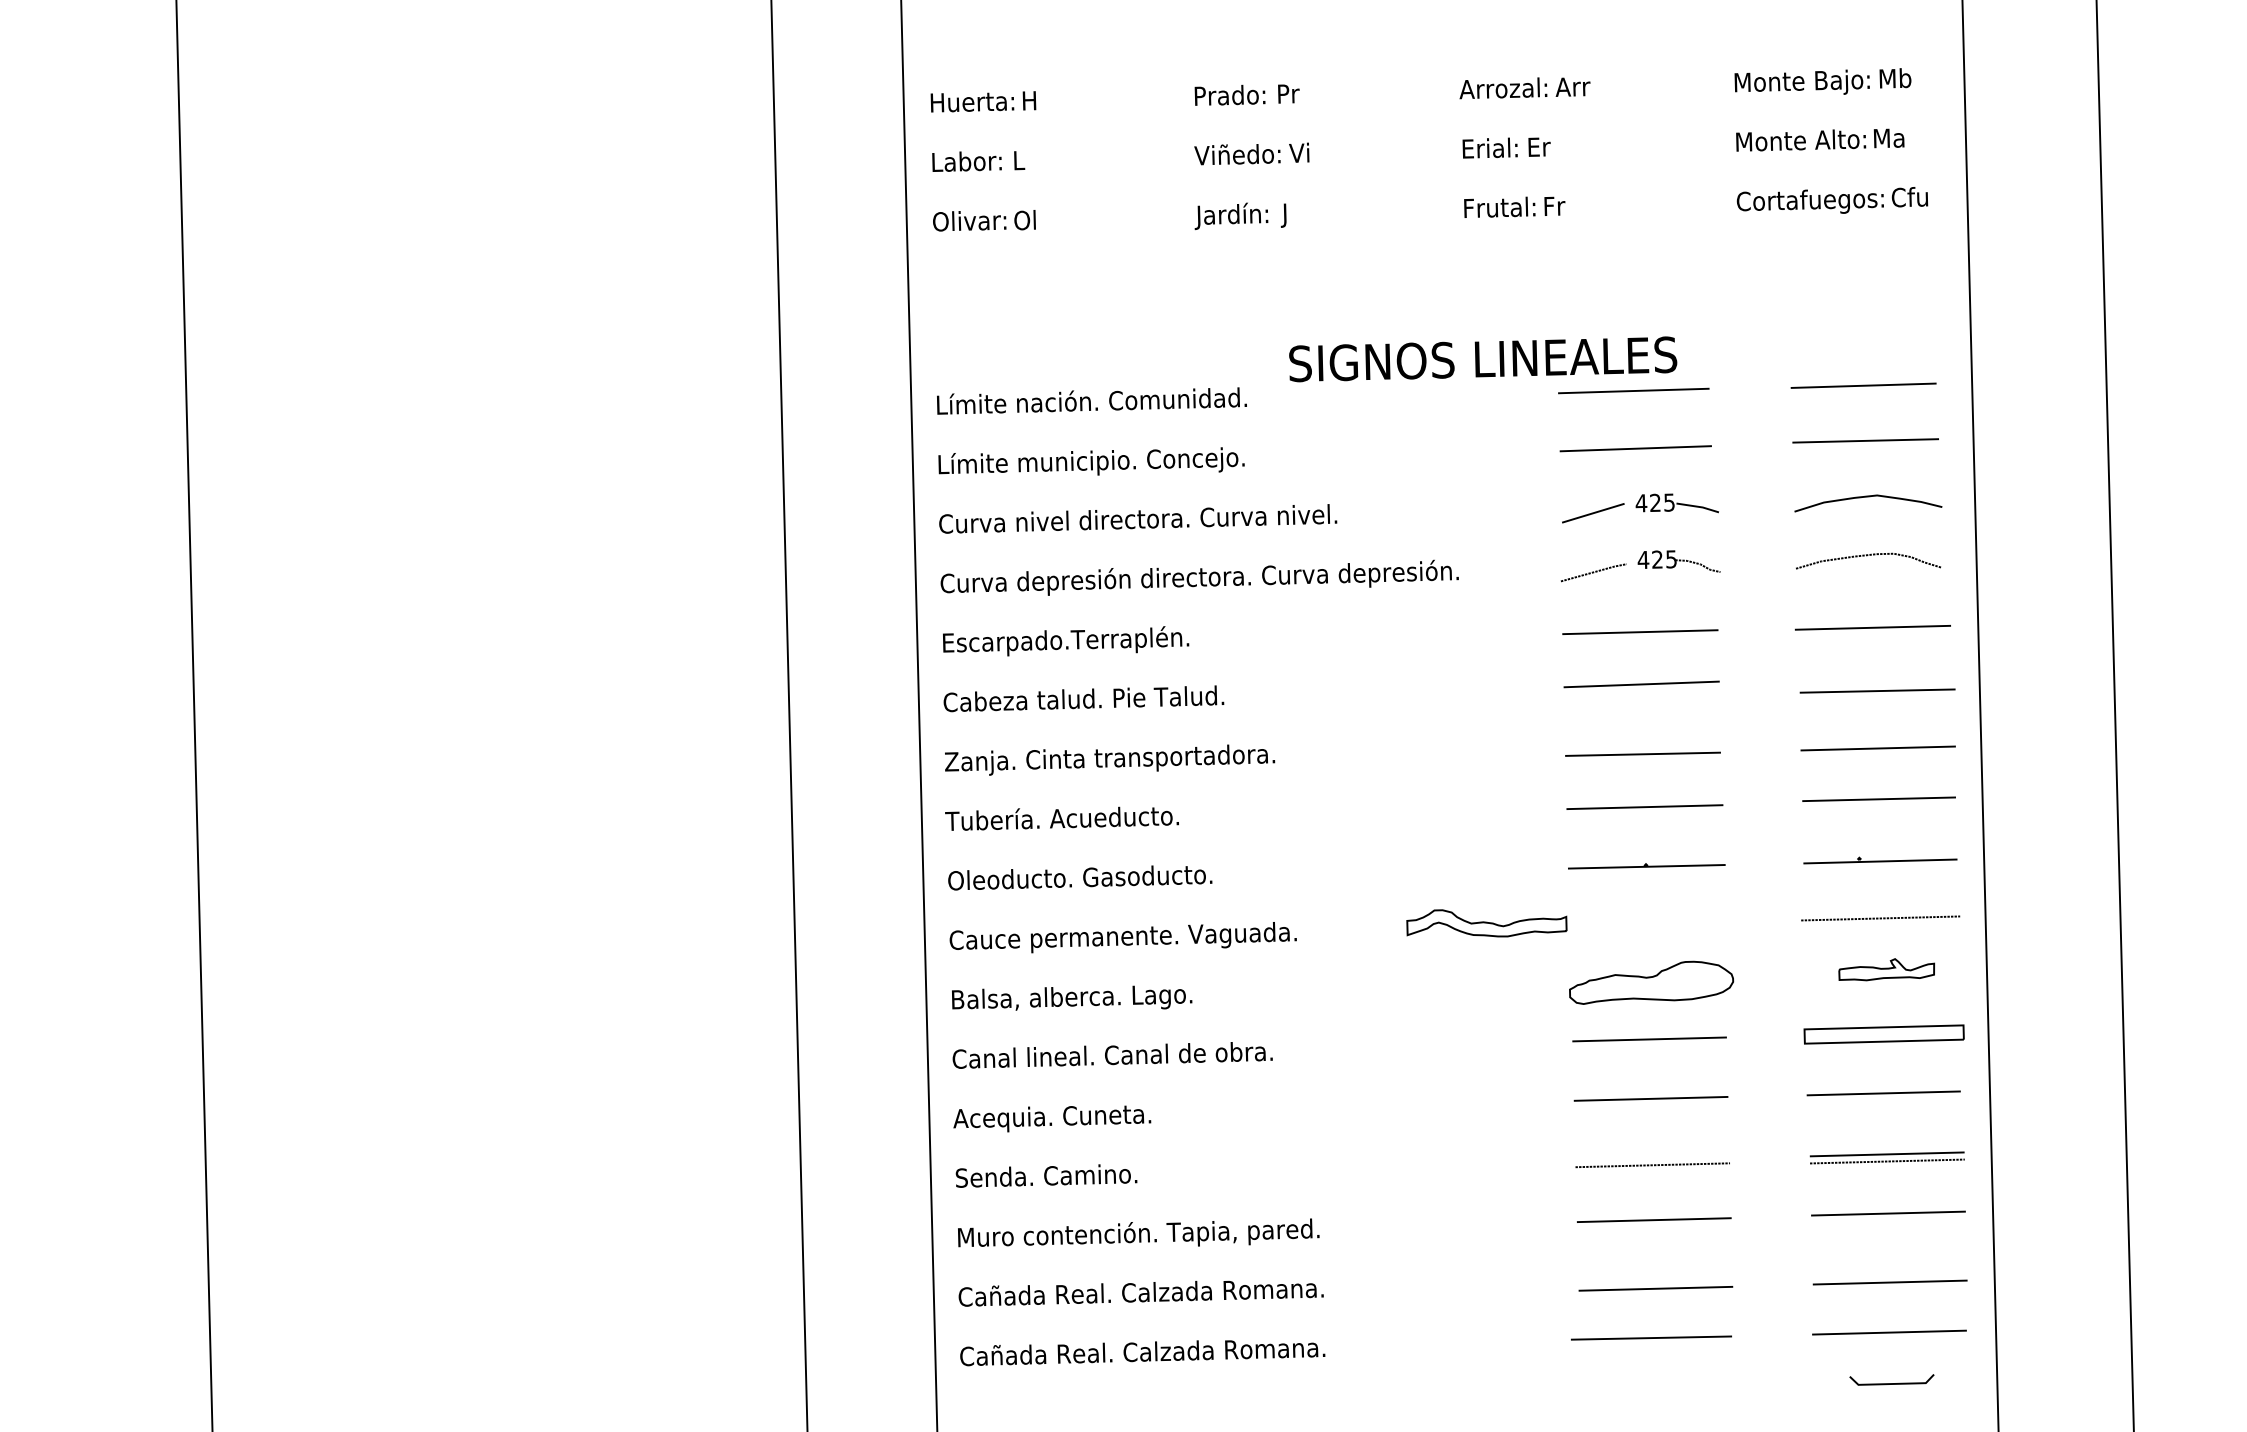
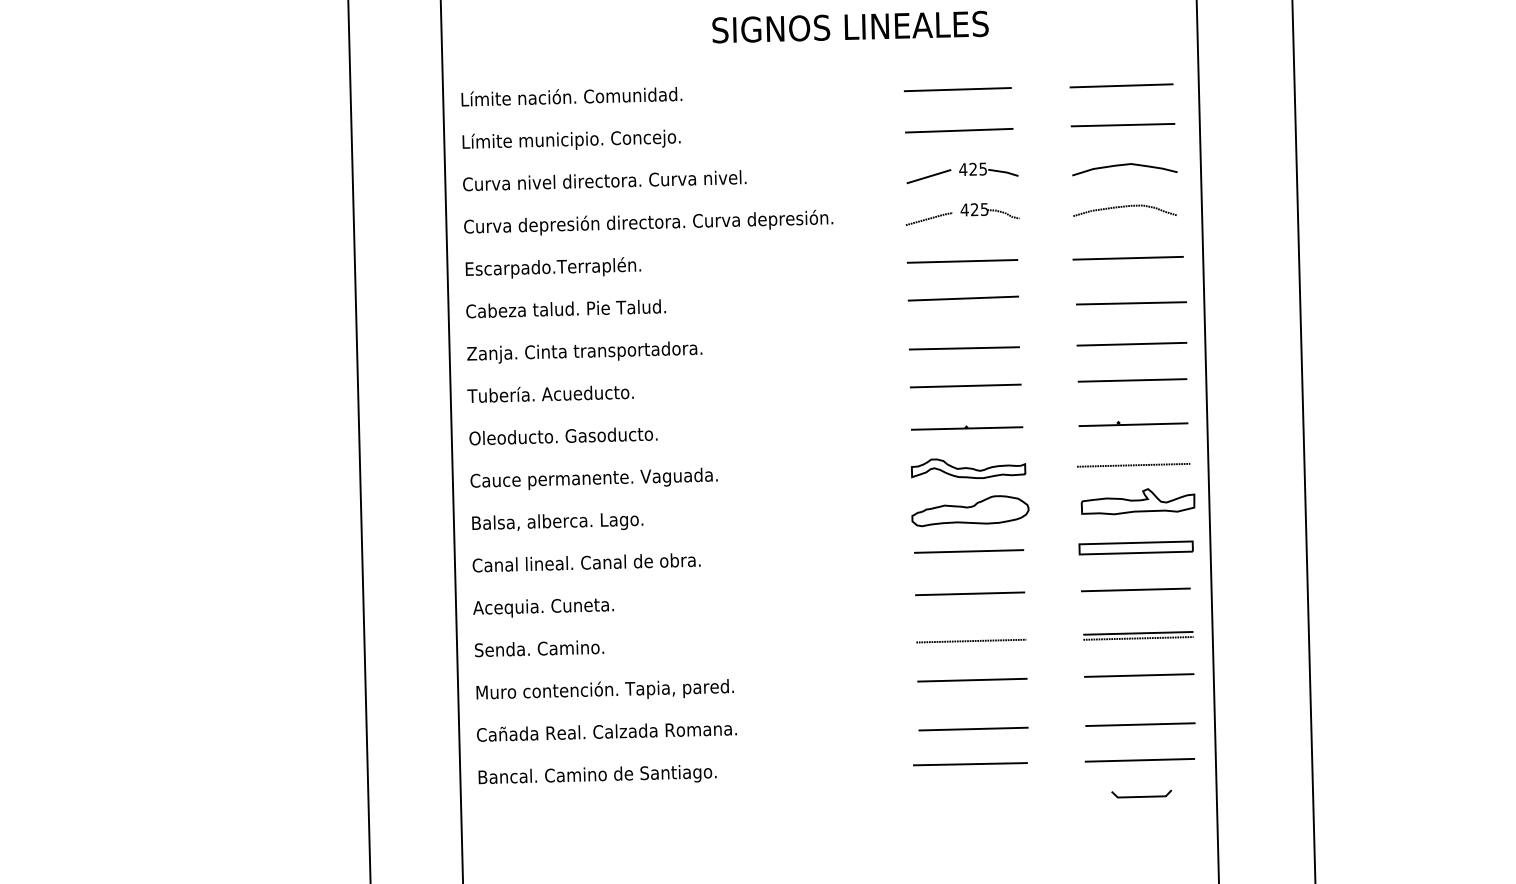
text: (1483, 359) -> (850, 27), moved
part: (1486, 923) -> (968, 468), moved
part: (1886, 969) -> (1137, 501), size x1.67
text: (1142, 1352) -> (607, 774), Cañada Real. Calzada Romana. -> Bancal. Camino de Santiago.

